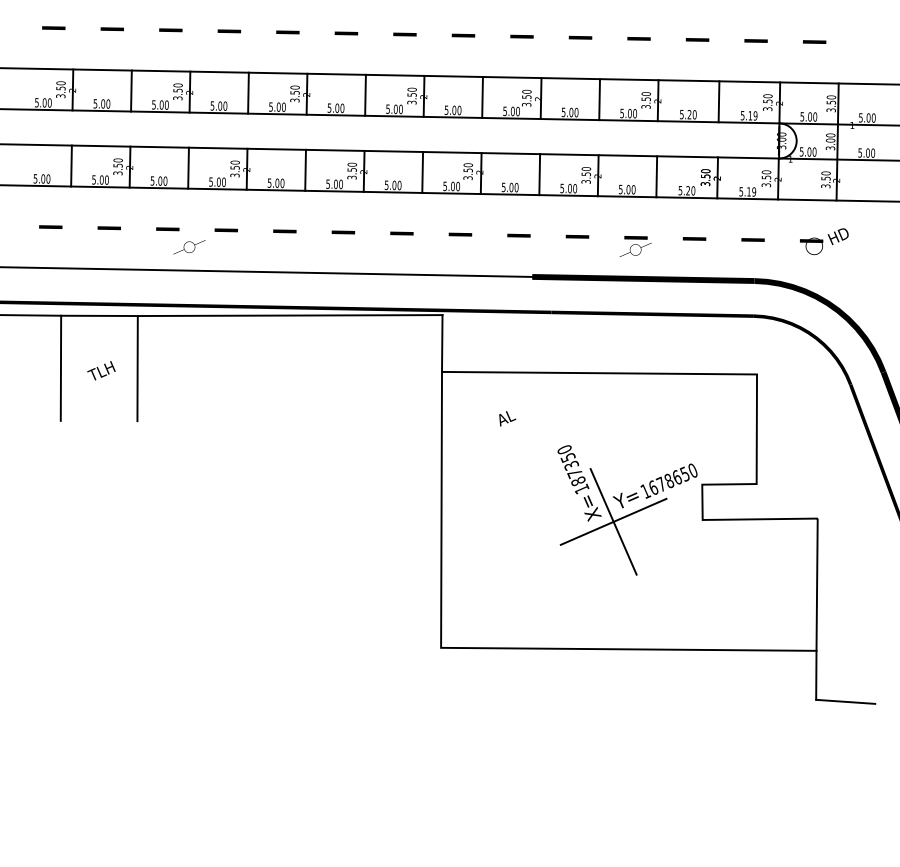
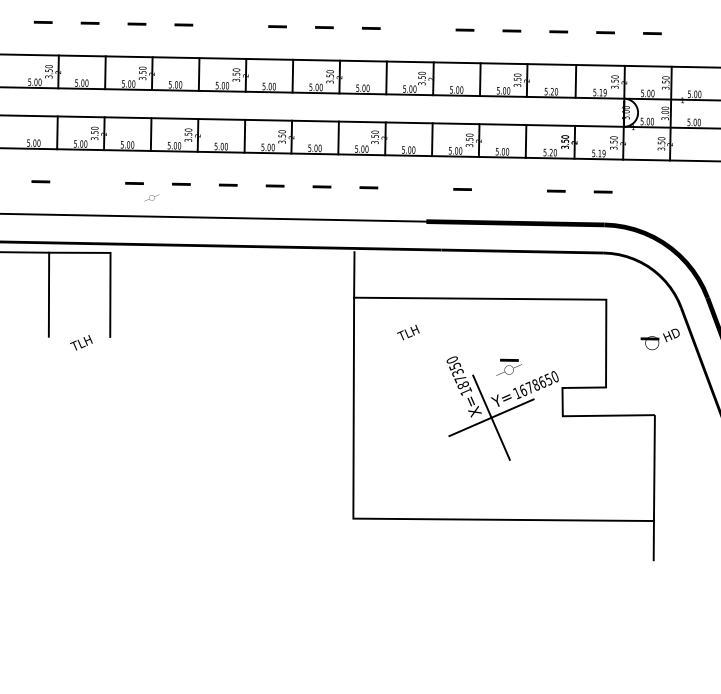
line: (287, 31) -> (230, 25), removed
line: (521, 35) -> (417, 28), removed
line: (109, 228) -> (87, 182), removed
line: (518, 235) -> (415, 188), removed
text: (823, 241) -> (659, 339), moved
part: (634, 245) -> (508, 366), moved
part: (188, 246) -> (151, 197), size x0.6
line: (290, 315) -> (232, 252), removed
text: (101, 370) -> (81, 342), moved
text: (509, 415) -> (408, 332), AL -> TLH
line: (844, 701) -> (676, 561), removed

